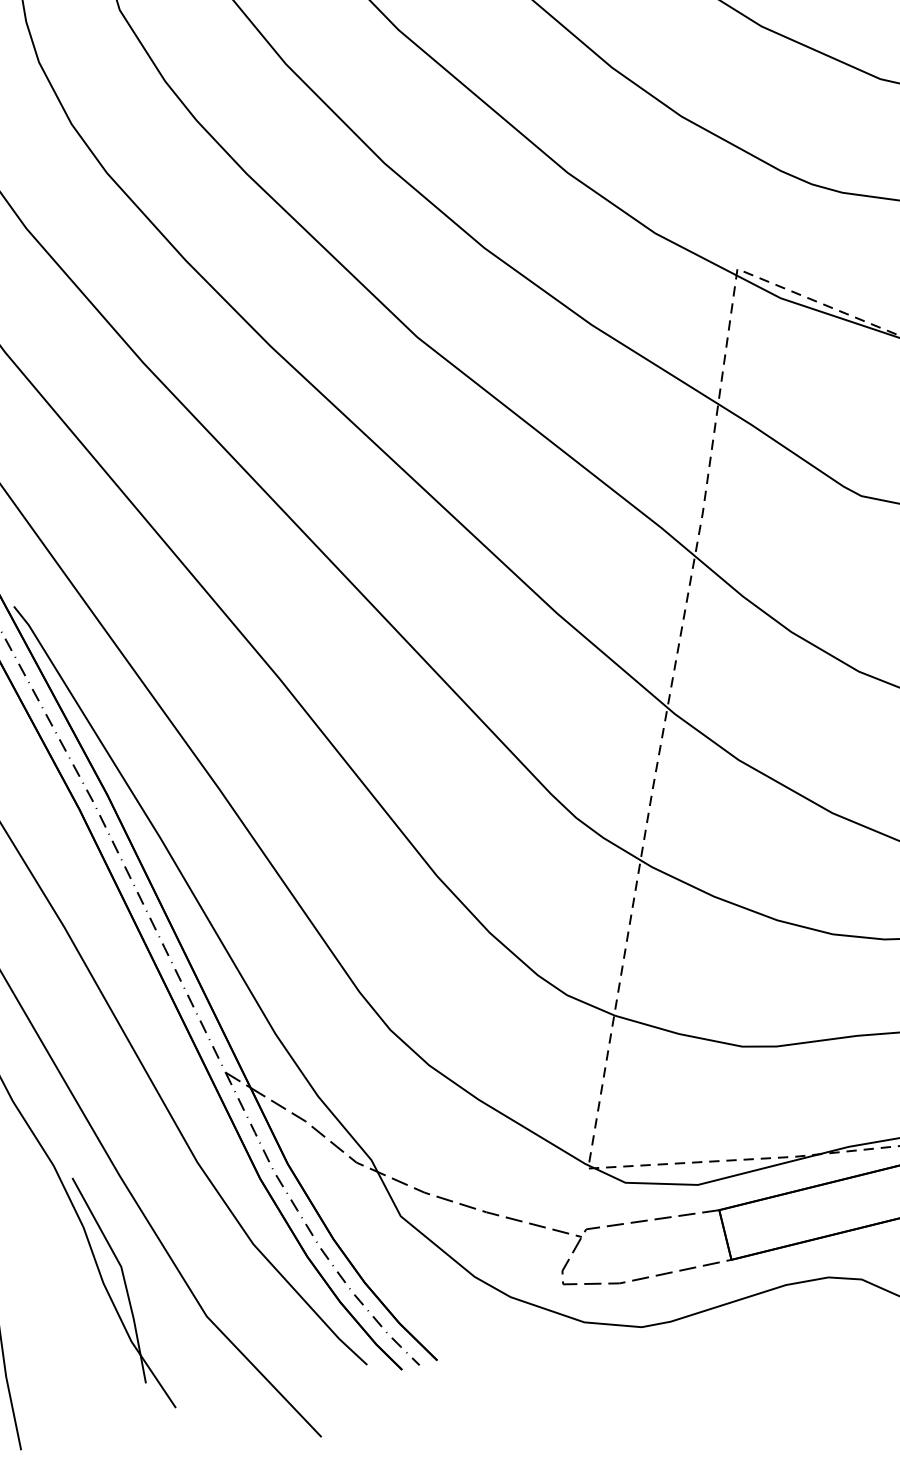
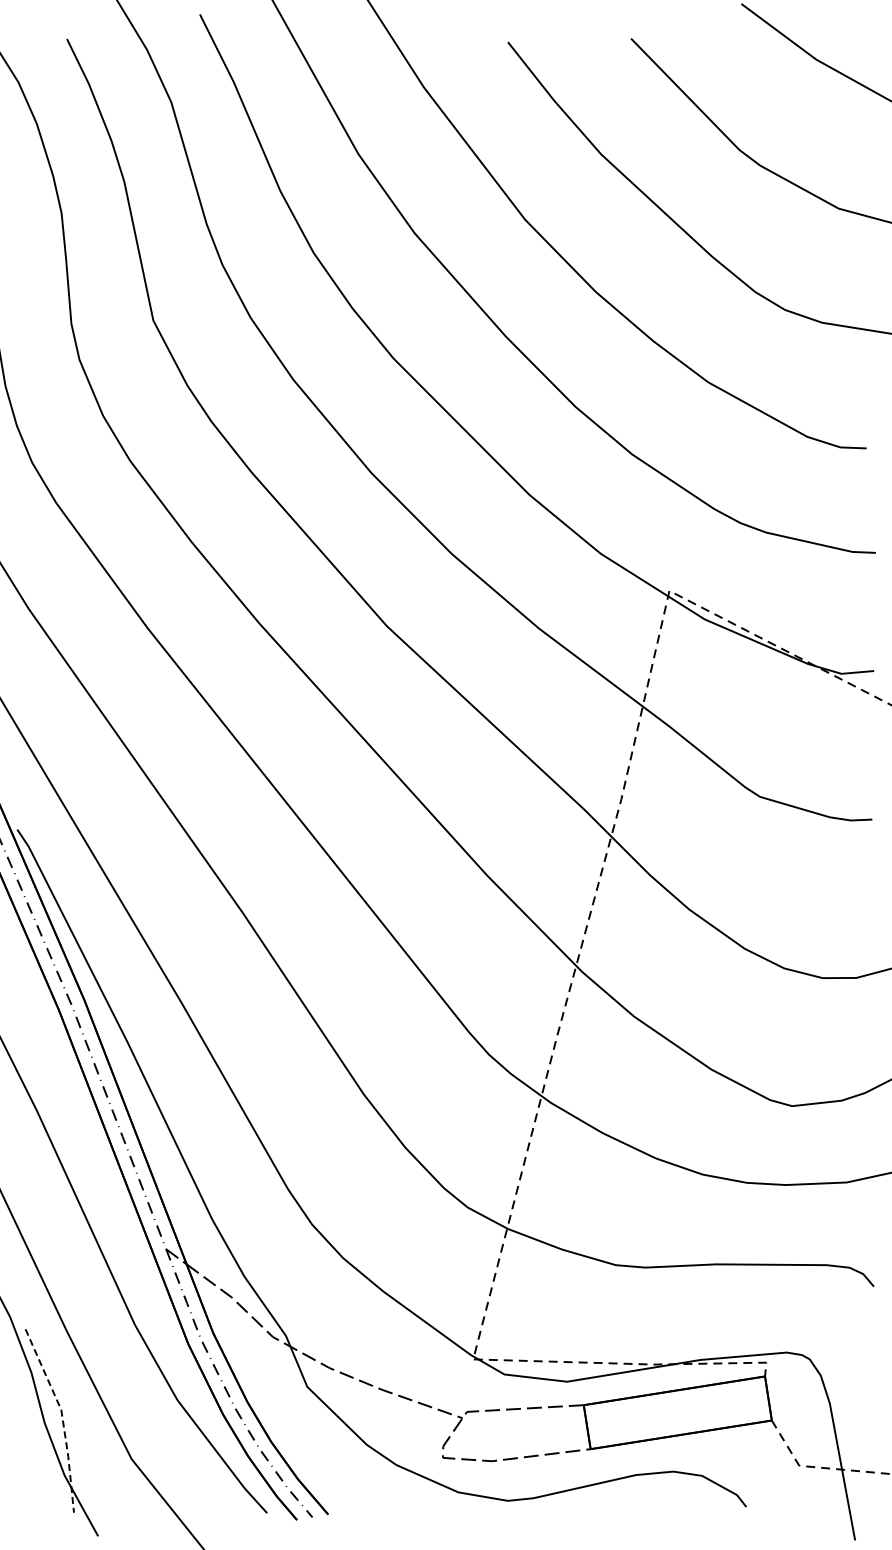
line: (123, 1275) -> (62, 1417), solid -> dashed

